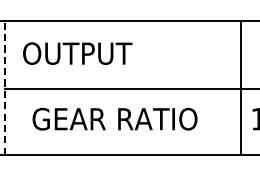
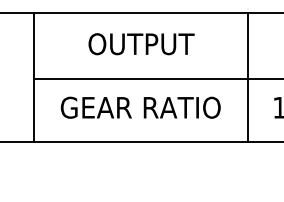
text: (77, 53) -> (141, 44), moved
line: (5, 88) -> (34, 77), dashed -> solid
line: (240, 88) -> (247, 77), moved

